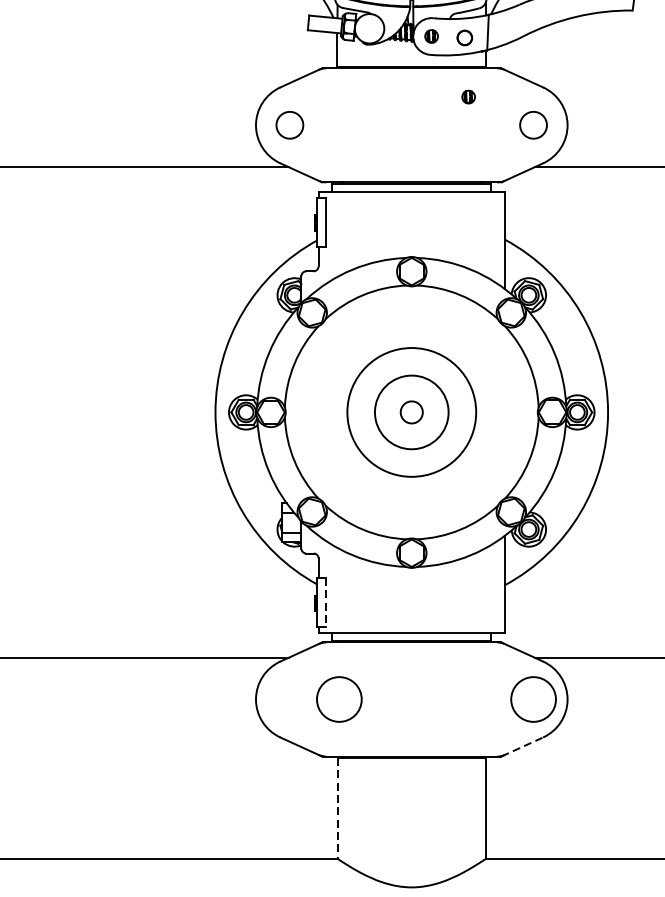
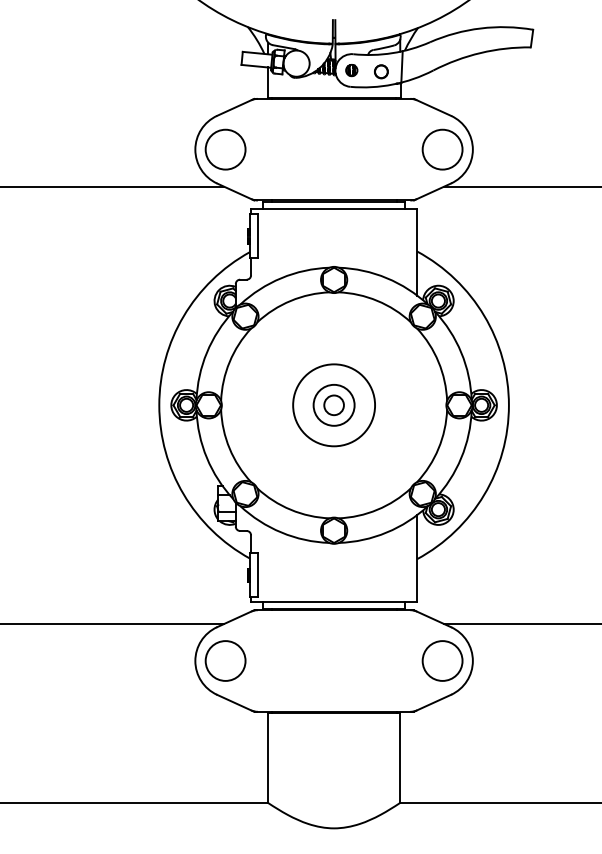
part: (468, 97) -> (384, 124), removed
circle: (289, 125) -> (225, 149), size x1.67
circle: (533, 125) -> (442, 149), size x1.67
circle: (411, 411) -> (333, 404), size x0.62
circle: (412, 412) -> (334, 405), size x0.71
line: (325, 602) -> (257, 574), dashed -> solid
circle: (339, 698) -> (225, 660), moved
line: (523, 747) -> (433, 703), dashed -> solid
line: (338, 808) -> (268, 758), dashed -> solid

